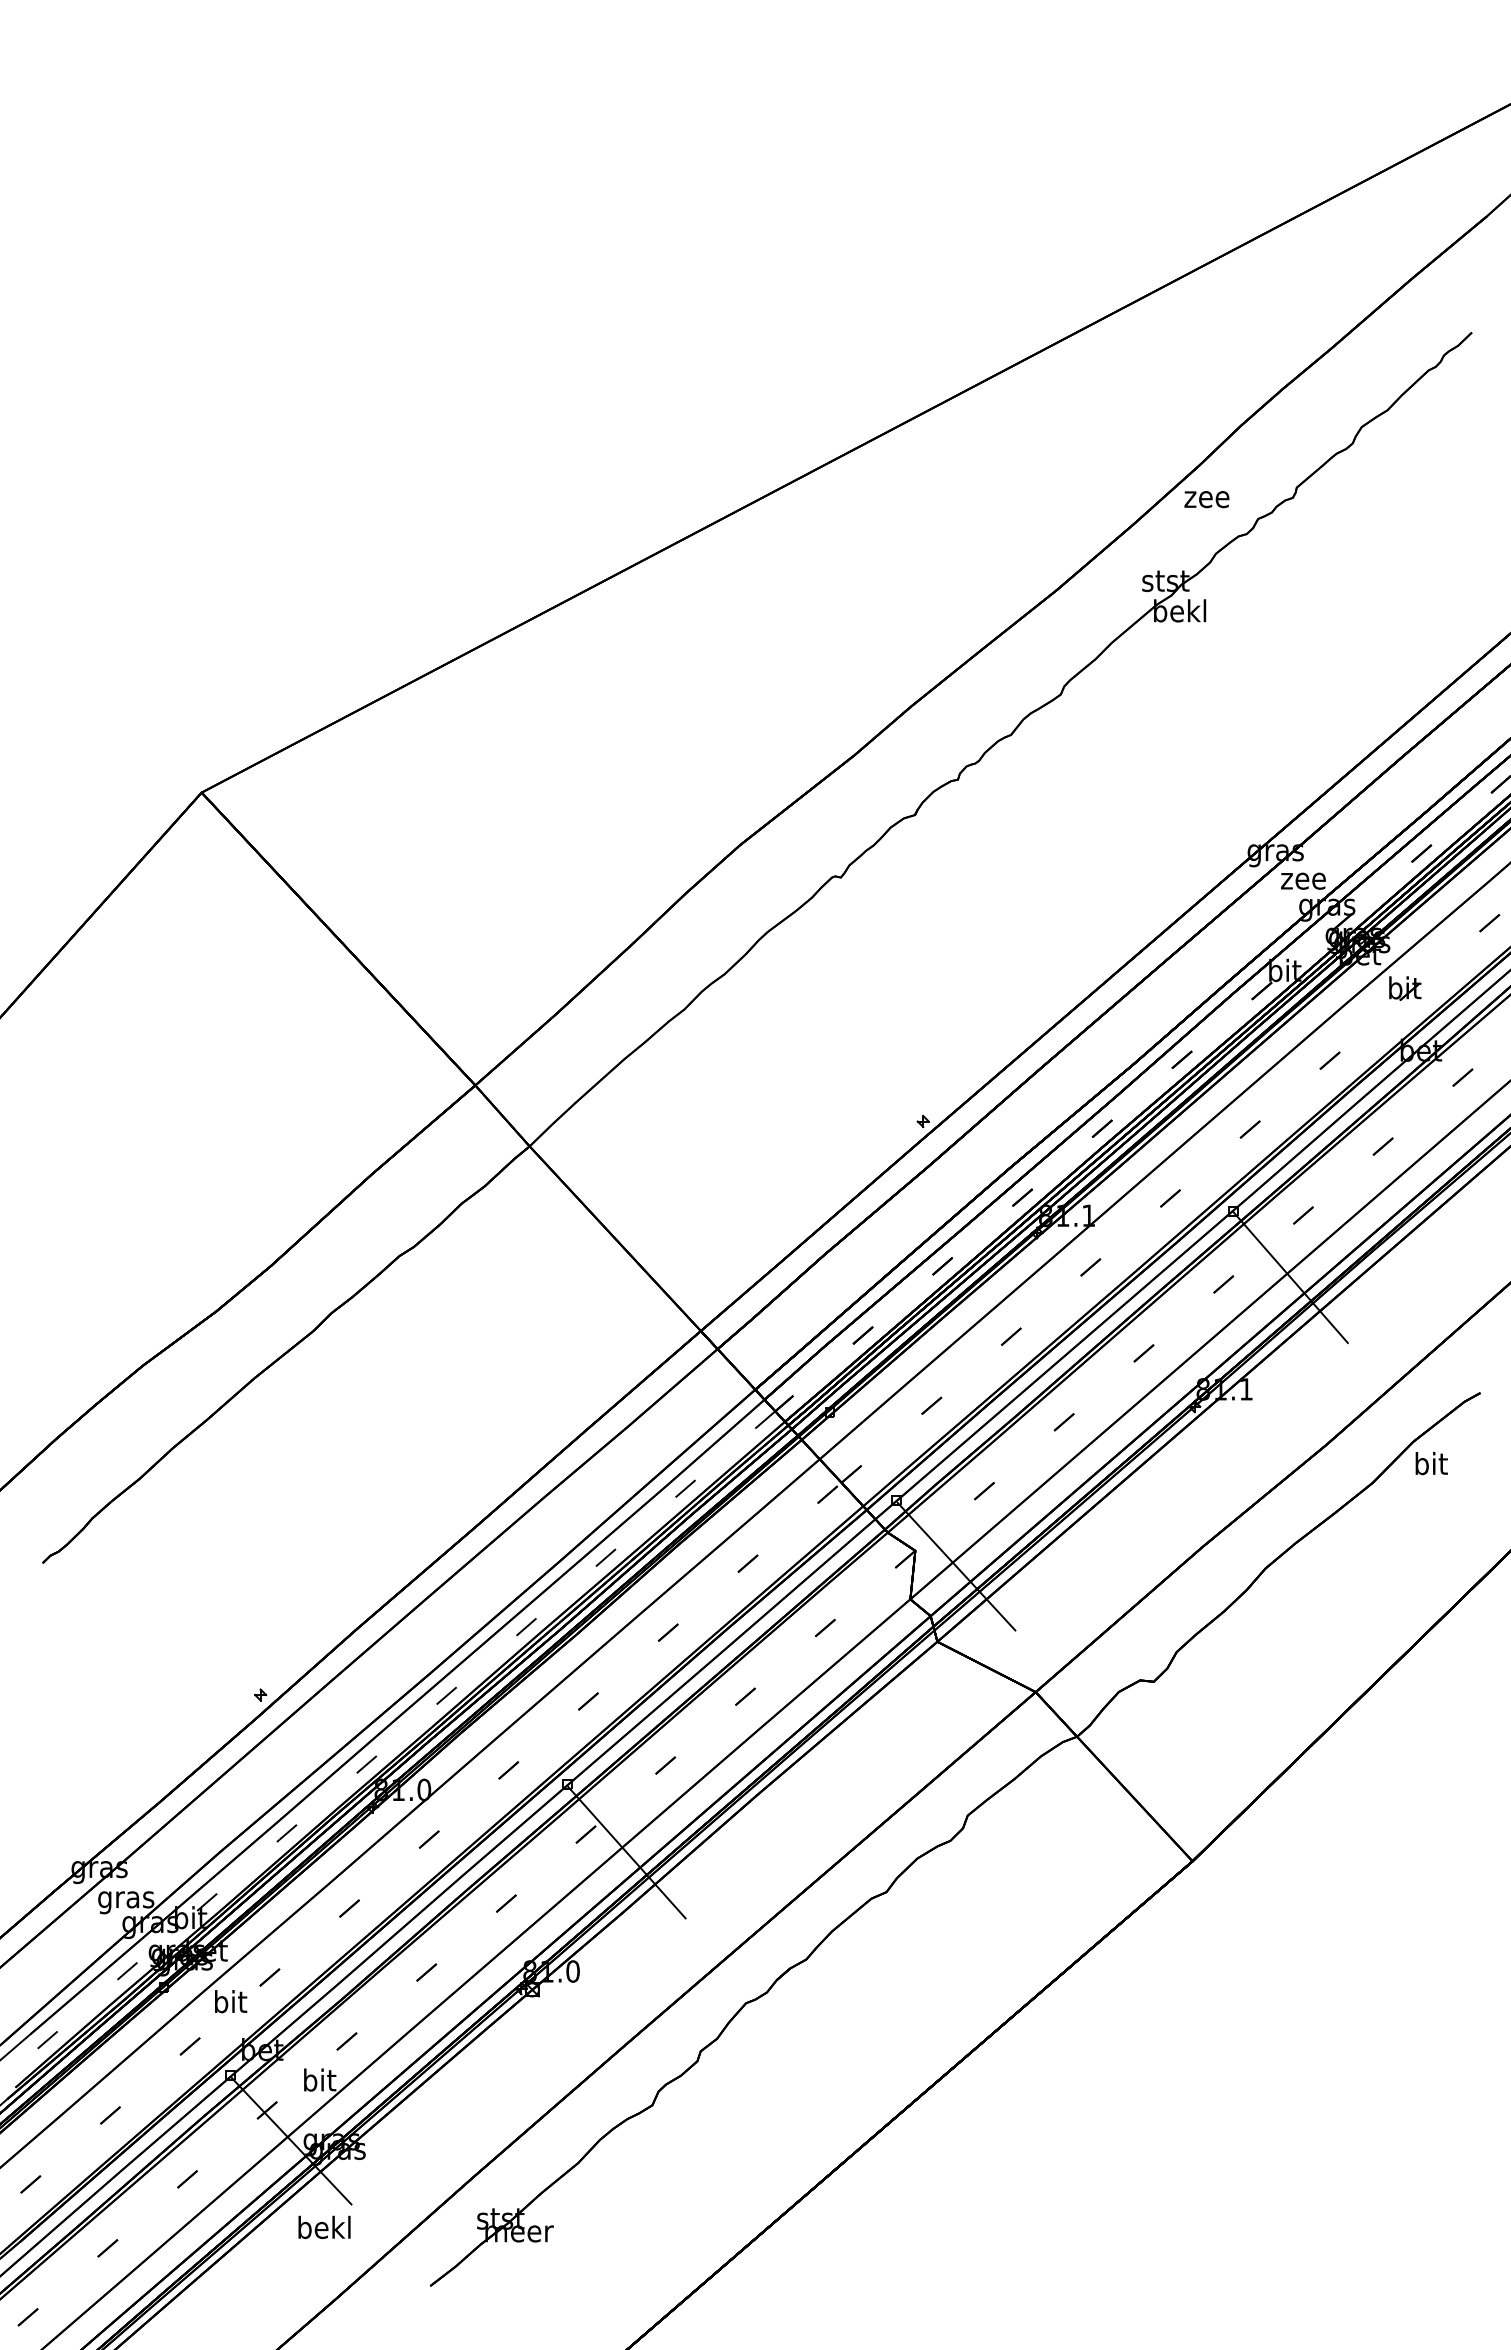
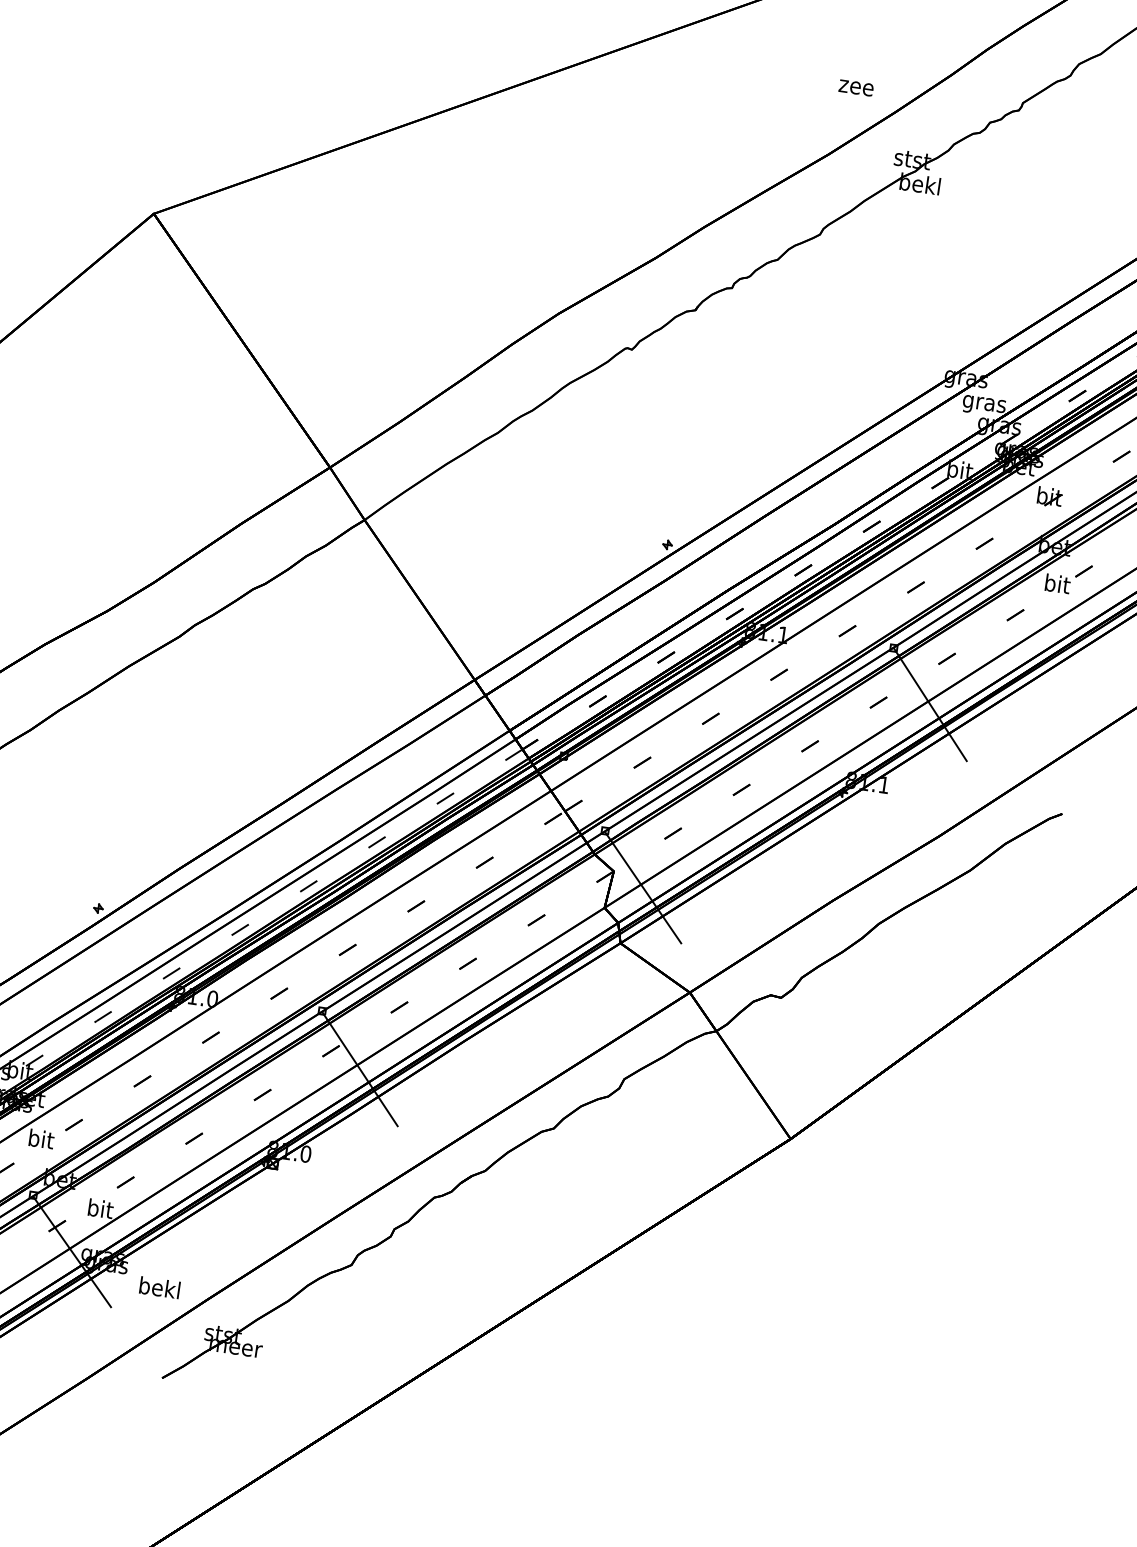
text: (1206, 499) -> (855, 87), moved
text: (1303, 883) -> (984, 405), zee -> gras
text: (1431, 1463) -> (1057, 583), moved
text: (324, 2226) -> (159, 1287), moved

